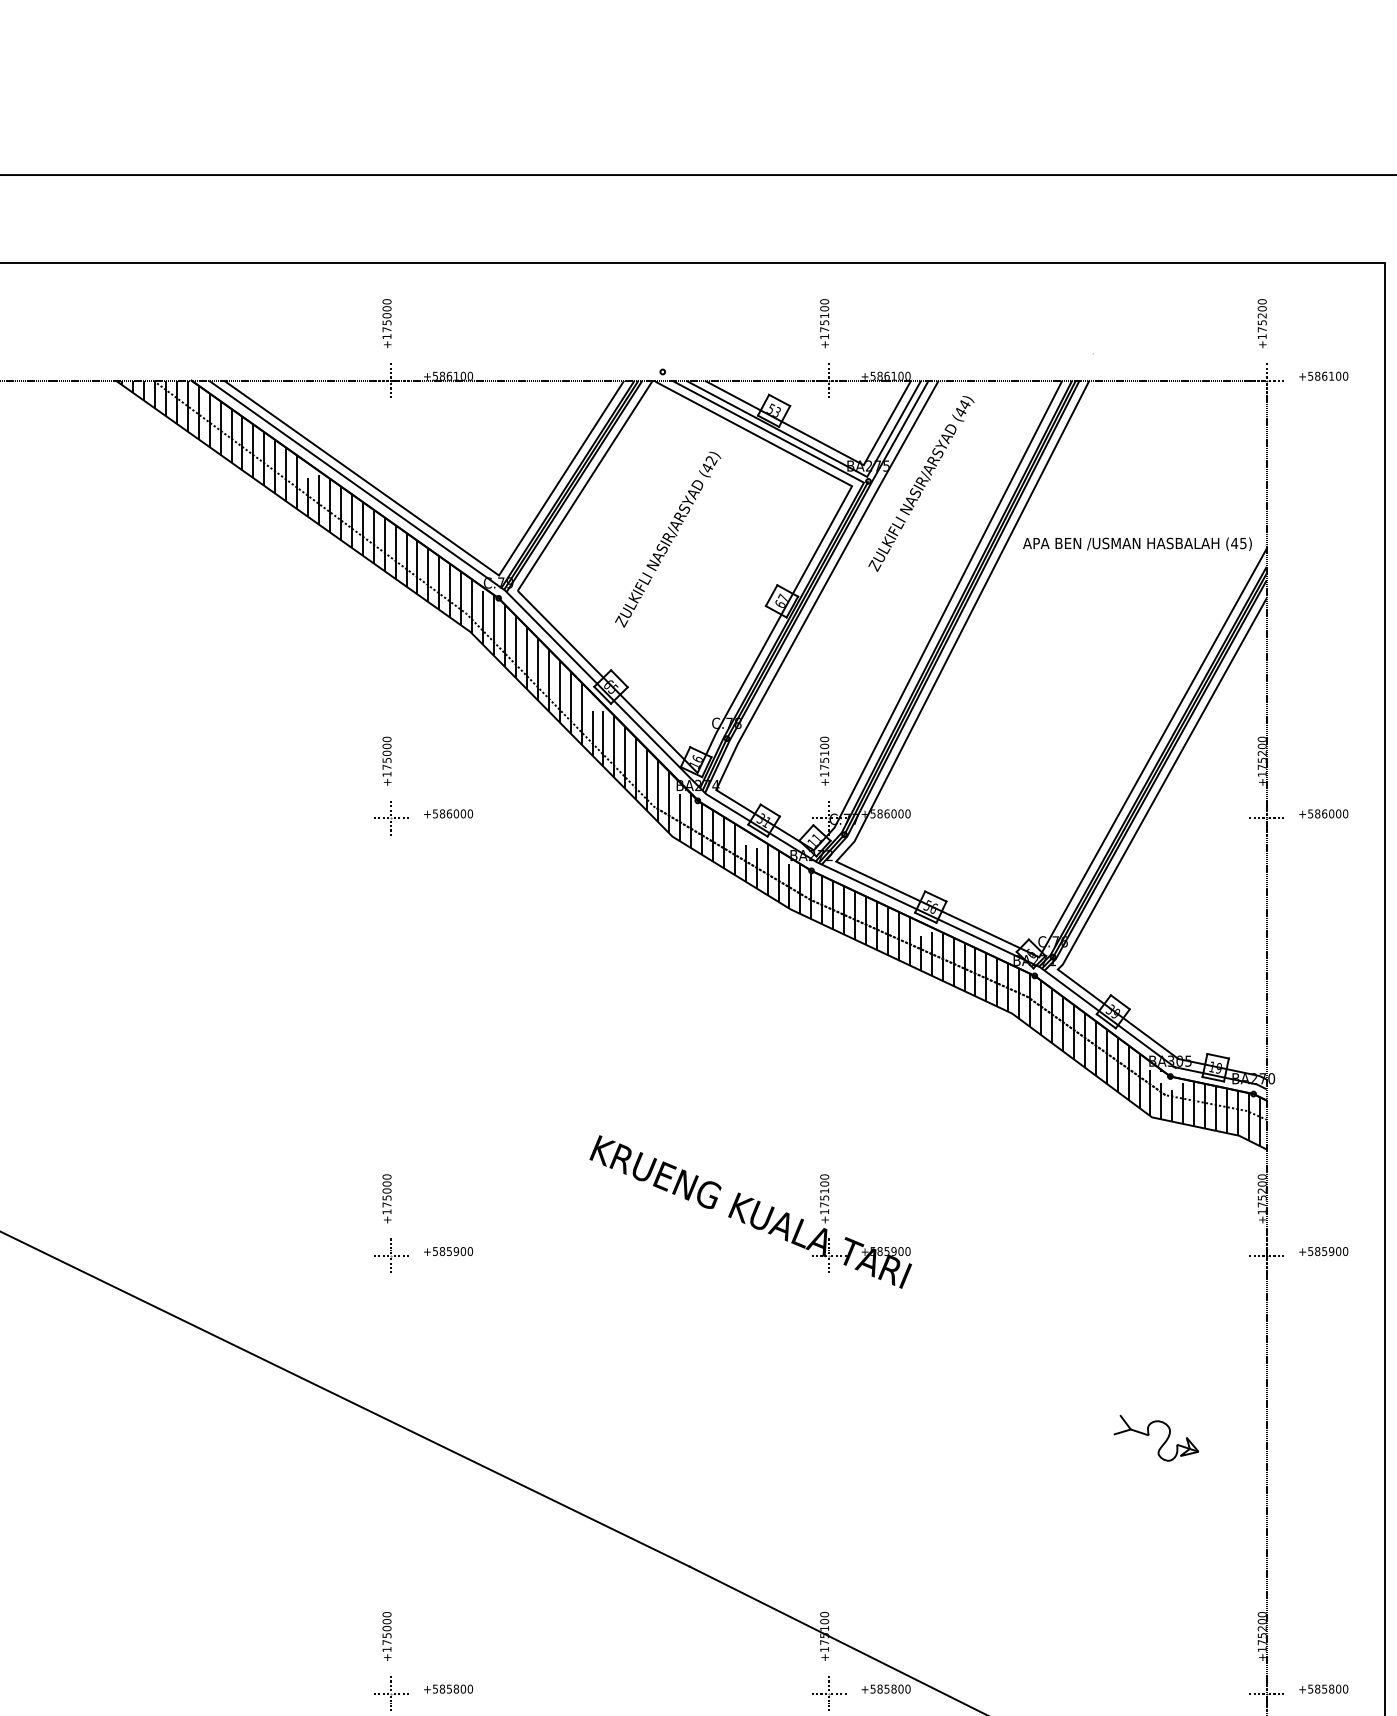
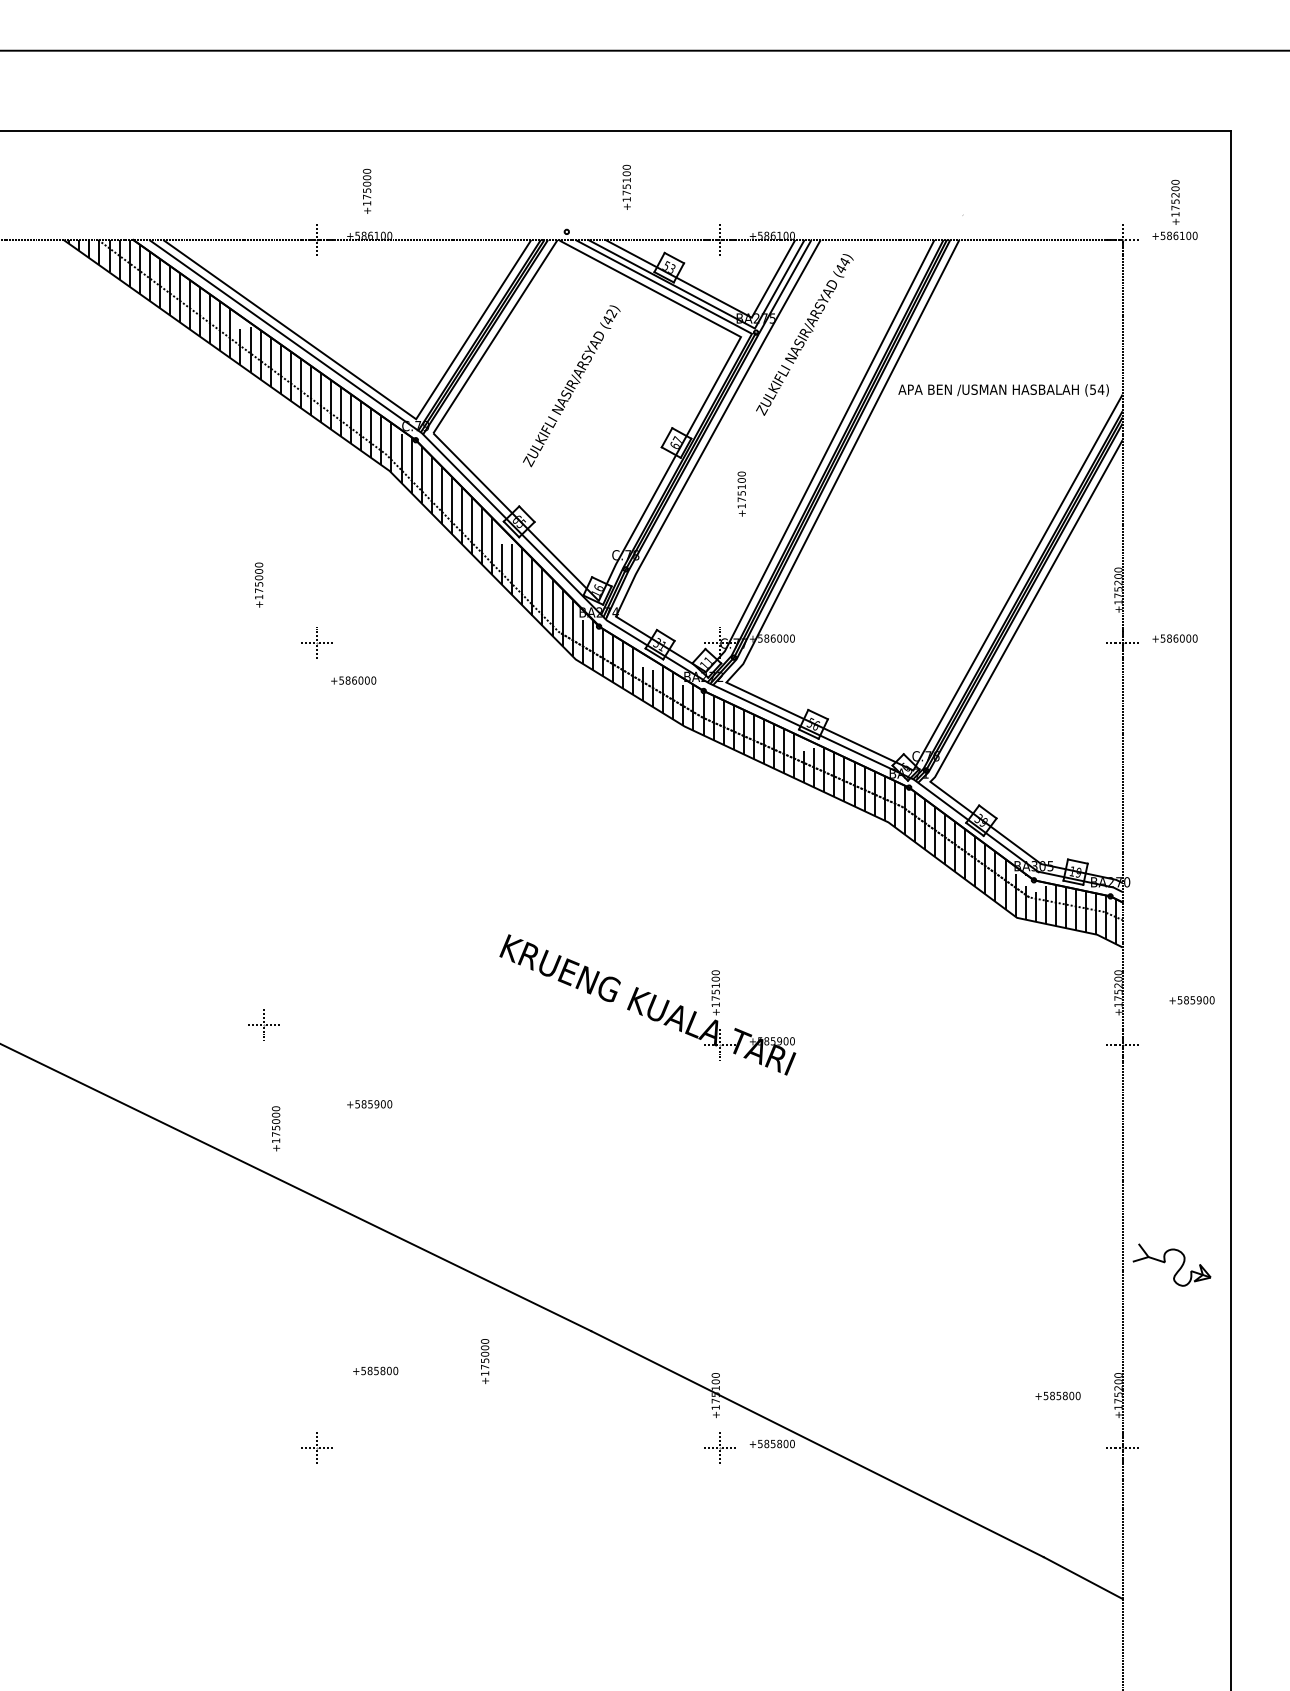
text: (387, 322) -> (367, 190), moved
text: (824, 322) -> (626, 186), moved
text: (1262, 322) -> (1175, 201), moved
text: (1238, 543) -> (1096, 389), (45) -> (54)
text: (387, 760) -> (259, 584), moved
text: (824, 760) -> (741, 493), moved
text: (448, 813) -> (353, 680), moved
text: (387, 1198) -> (276, 1128), moved
text: (448, 1251) -> (369, 1104), moved
text: (1323, 1251) -> (1191, 1000), moved
part: (390, 1255) -> (263, 1024), moved
part: (1149, 1435) -> (1165, 1262), moved
text: (387, 1636) -> (485, 1361), moved
text: (448, 1688) -> (375, 1370), moved
text: (1323, 1688) -> (1057, 1395), moved

